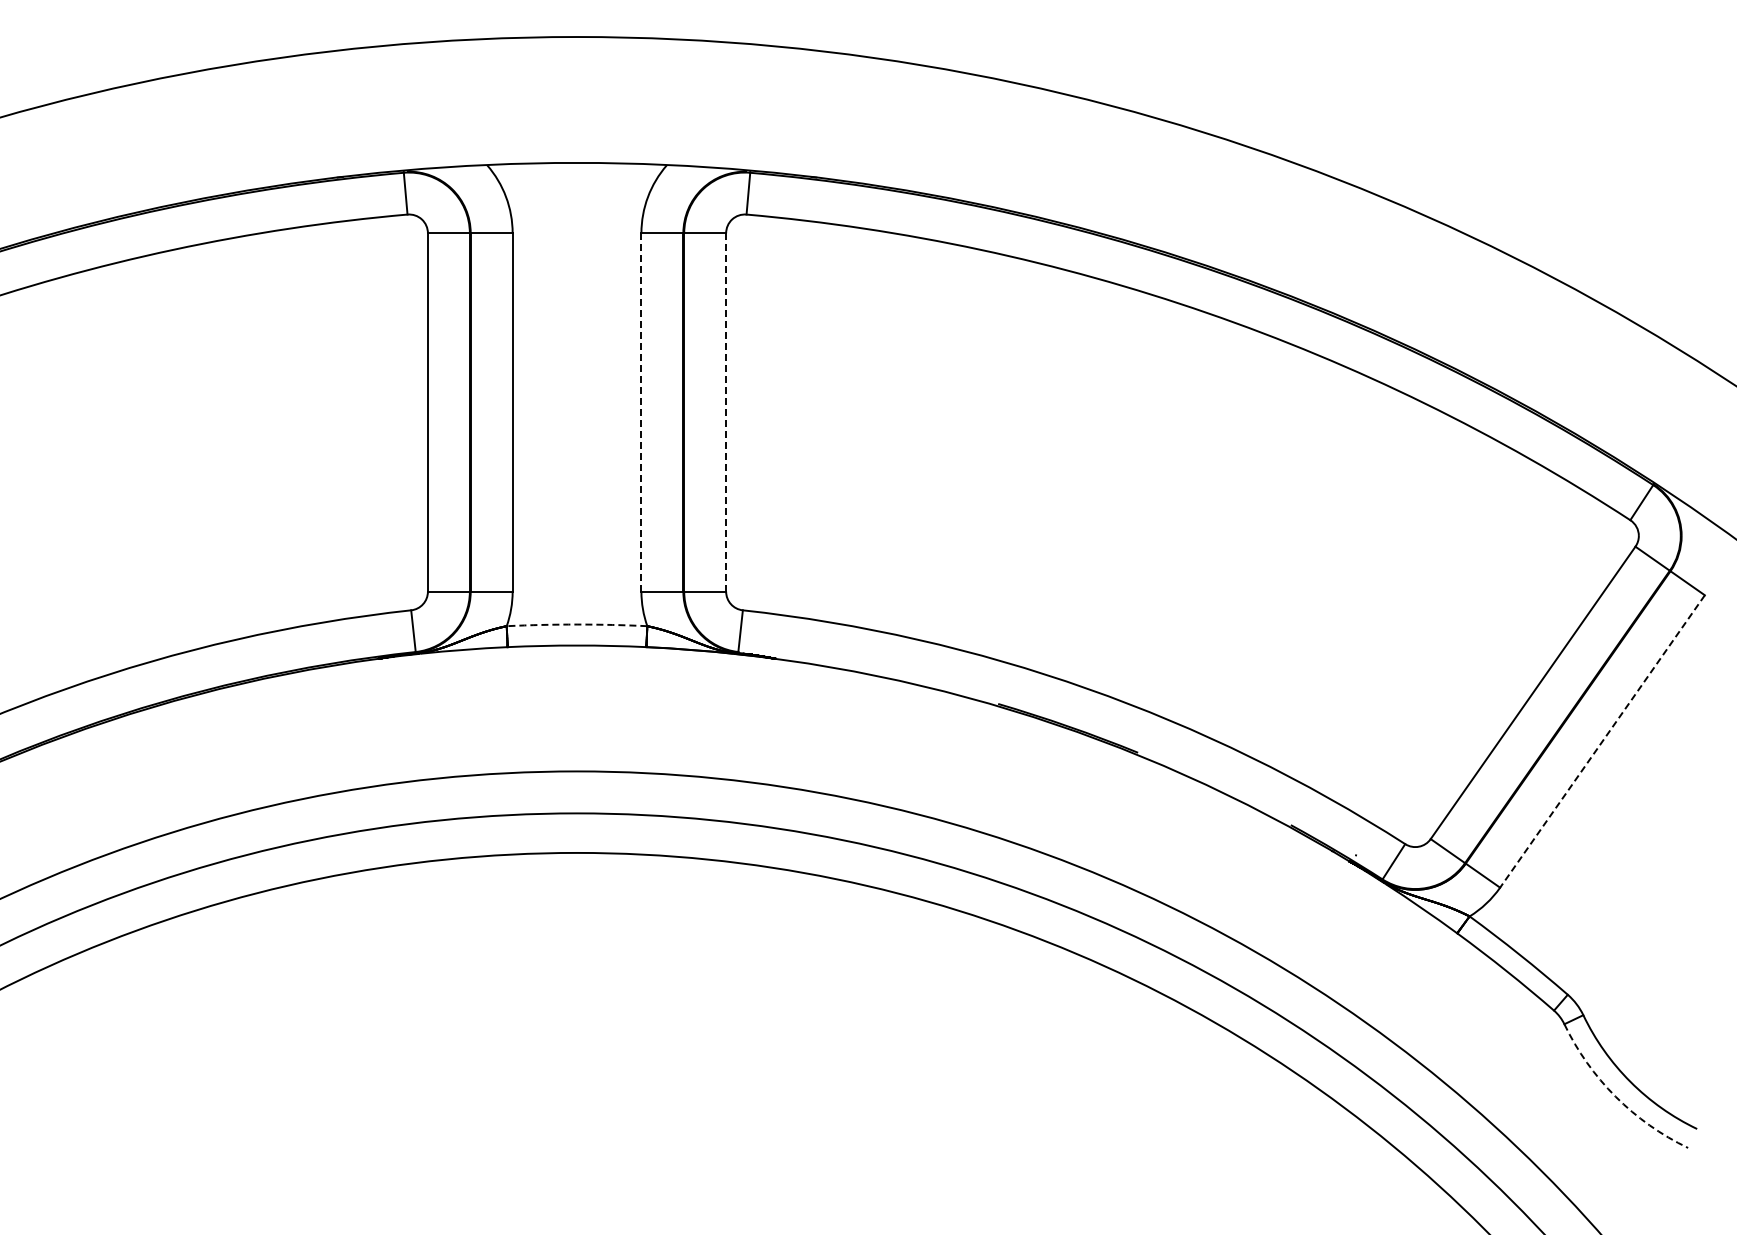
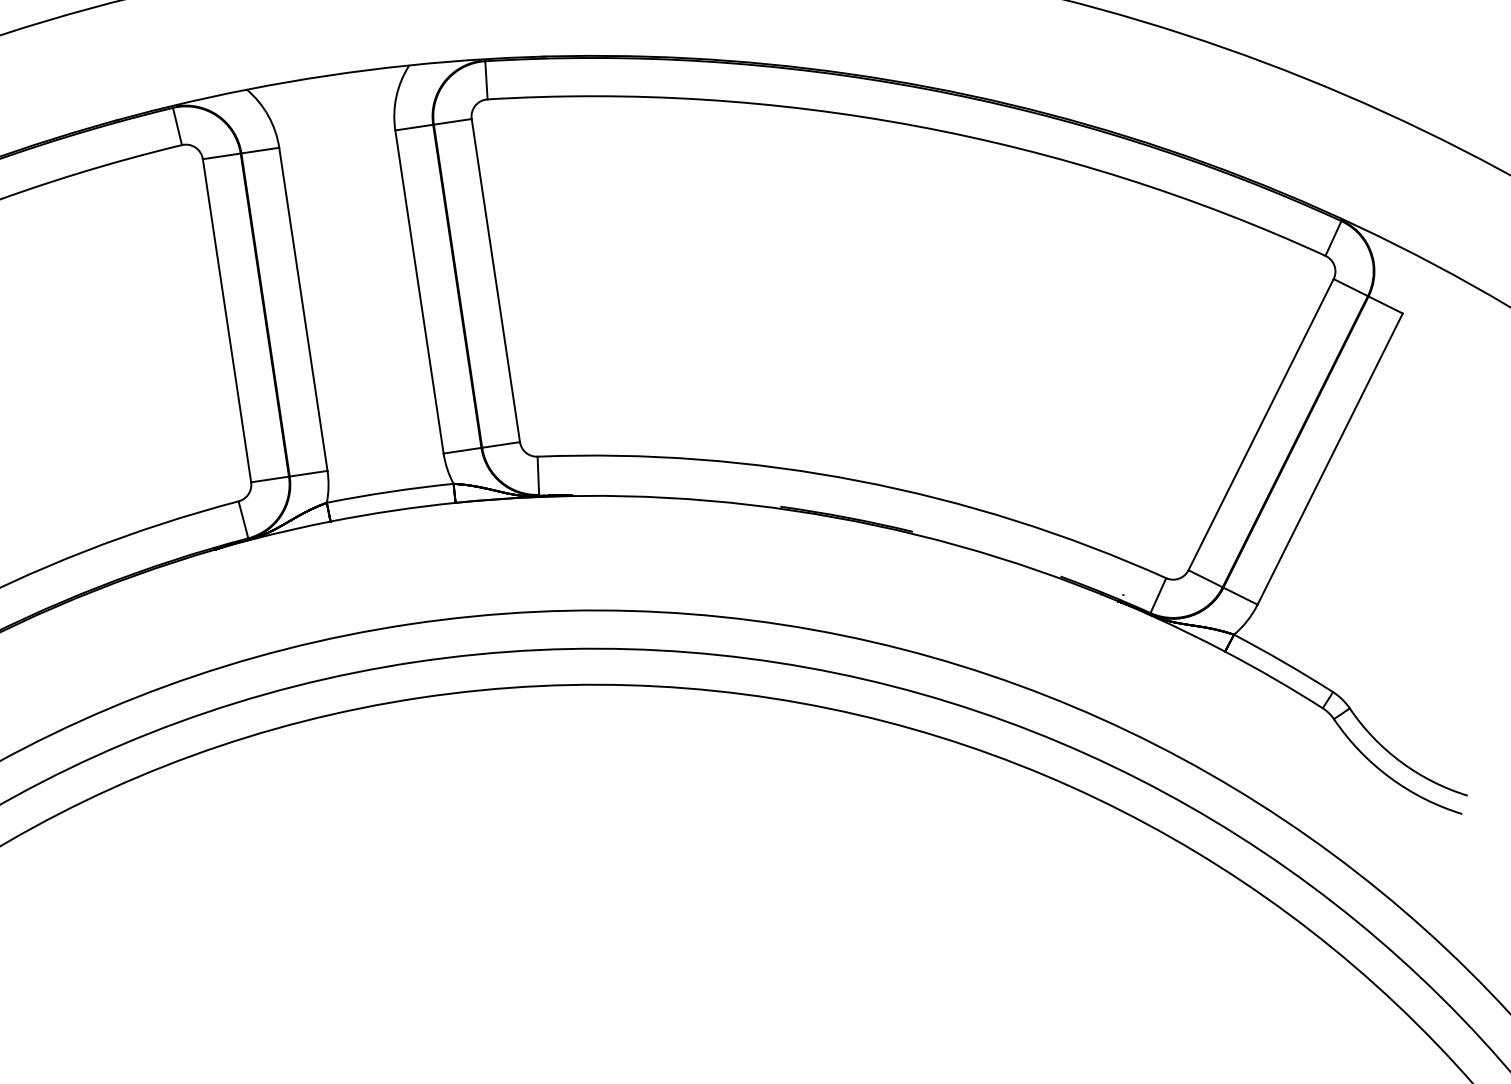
line: (641, 411) -> (419, 291), dashed -> solid
line: (726, 412) -> (496, 280), dashed -> solid
arc: (577, 624) -> (390, 491), dashed -> solid
line: (1602, 741) -> (1330, 459), dashed -> solid
arc: (1615, 1096) -> (1389, 777), dashed -> solid

